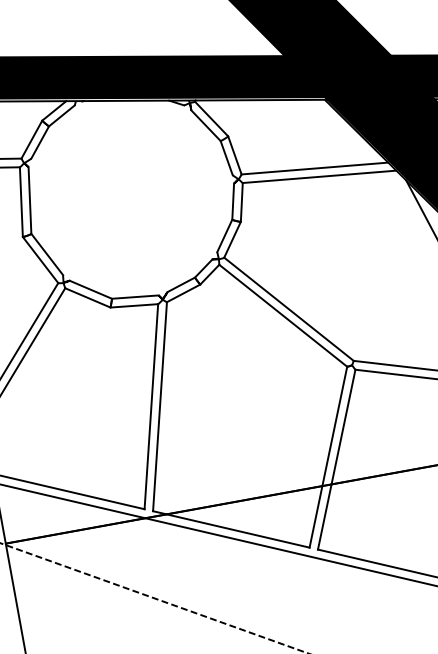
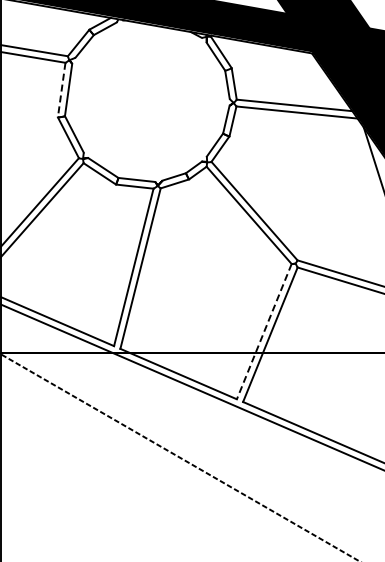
line: (21, 202) -> (61, 90), solid -> dashed
line: (328, 456) -> (264, 331), solid -> dashed

